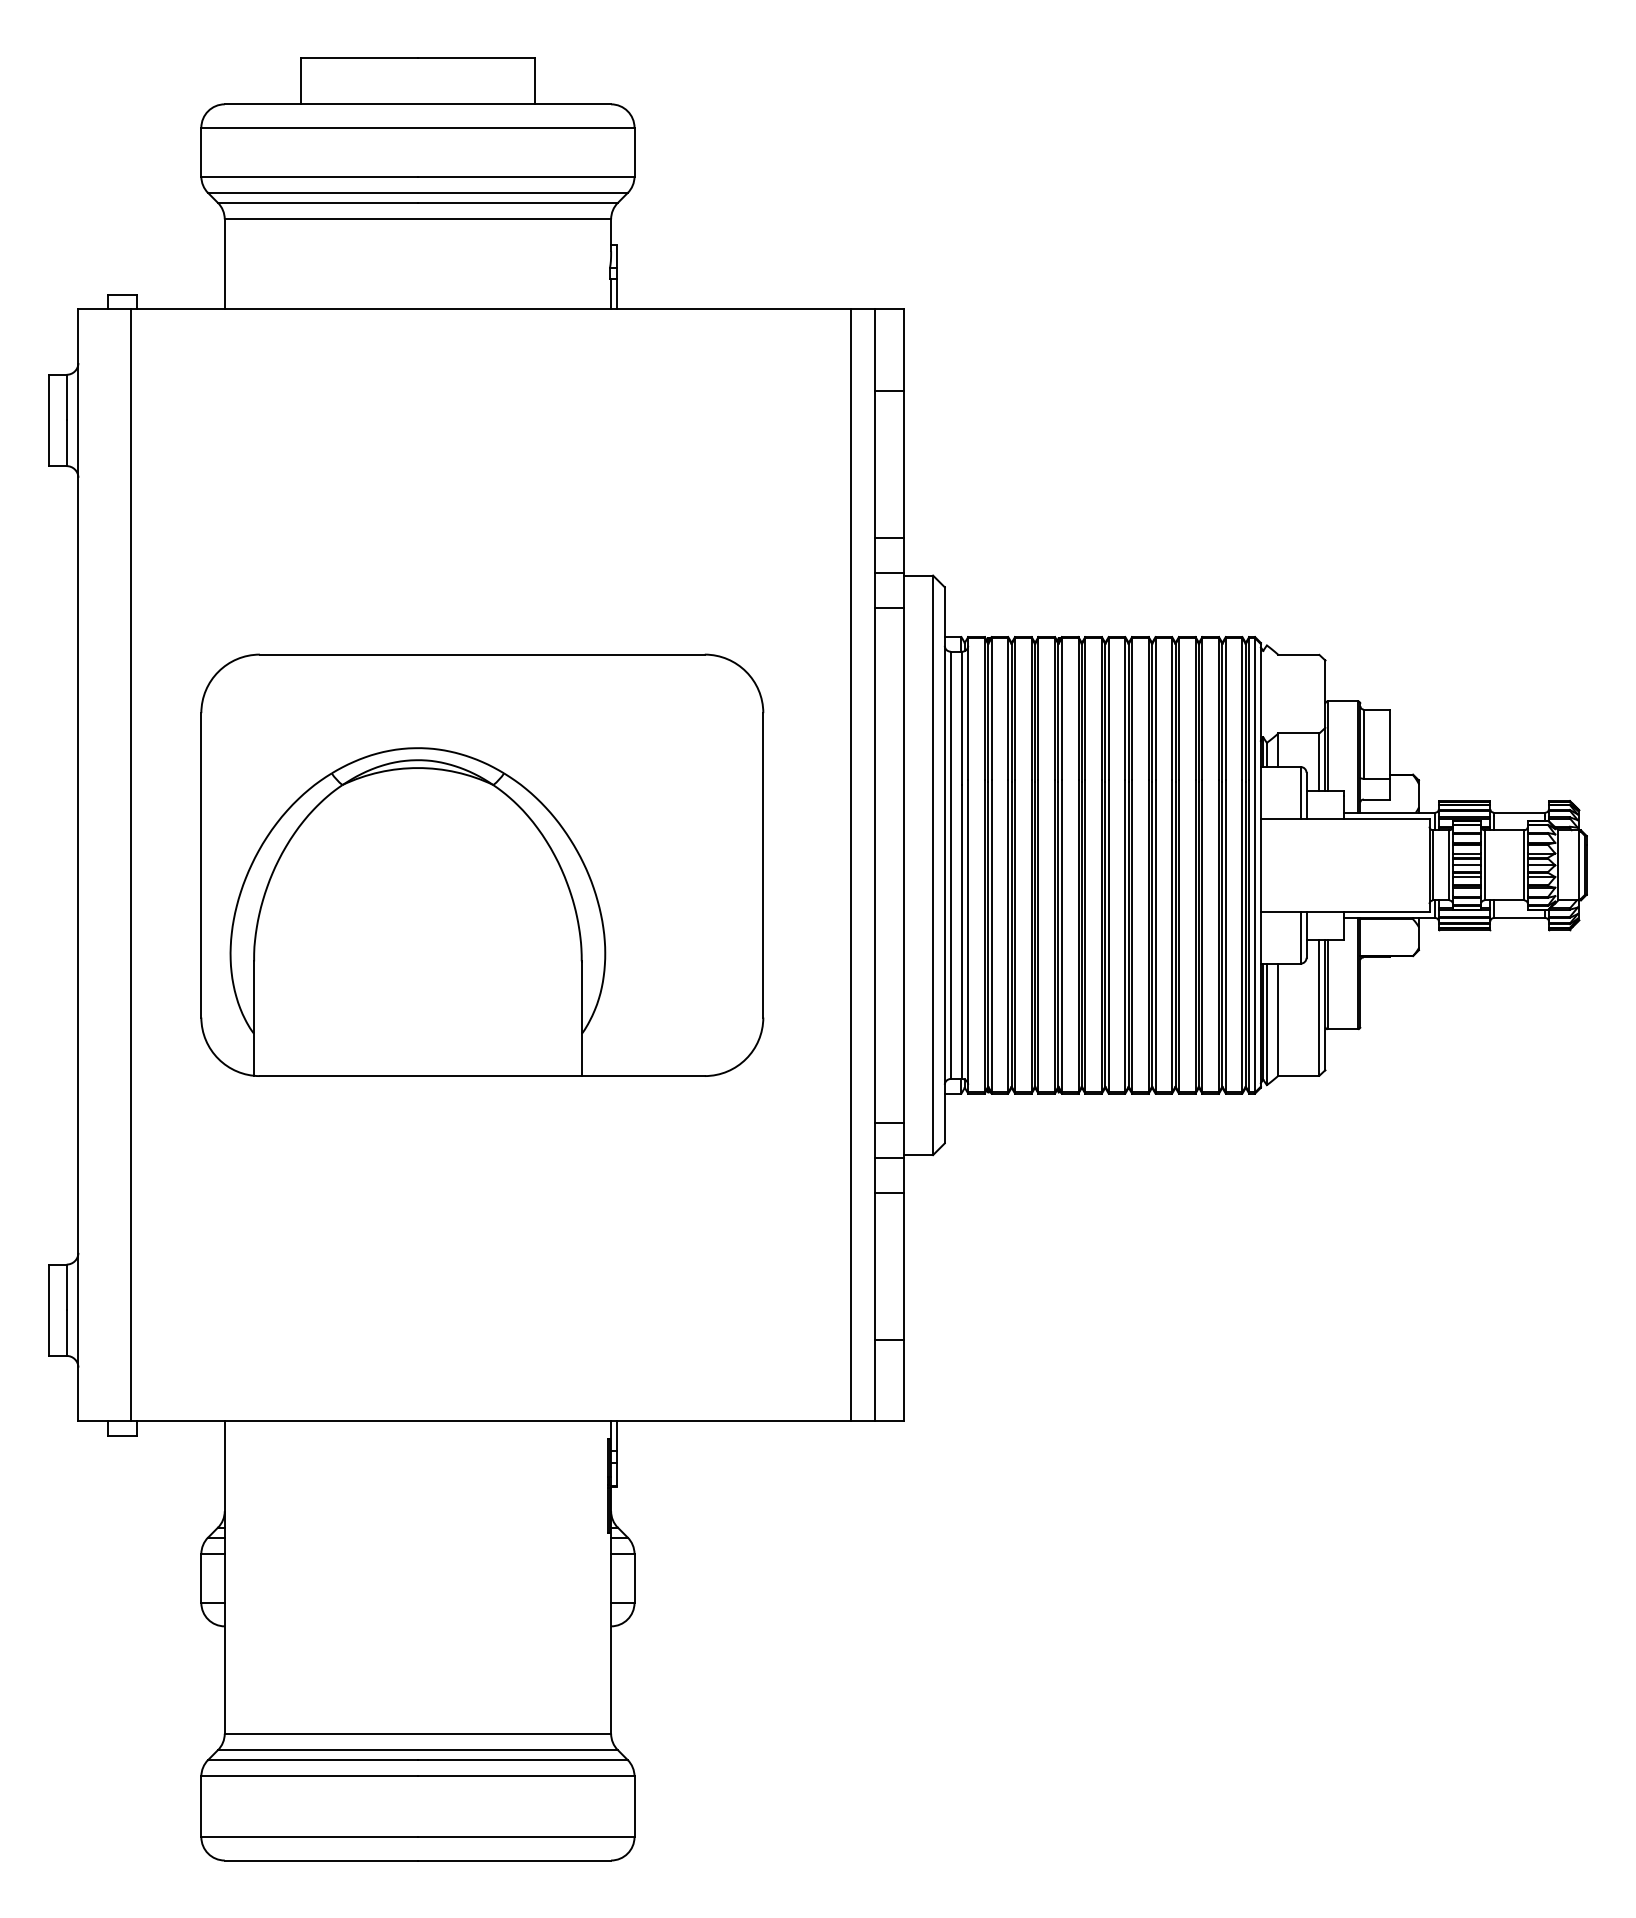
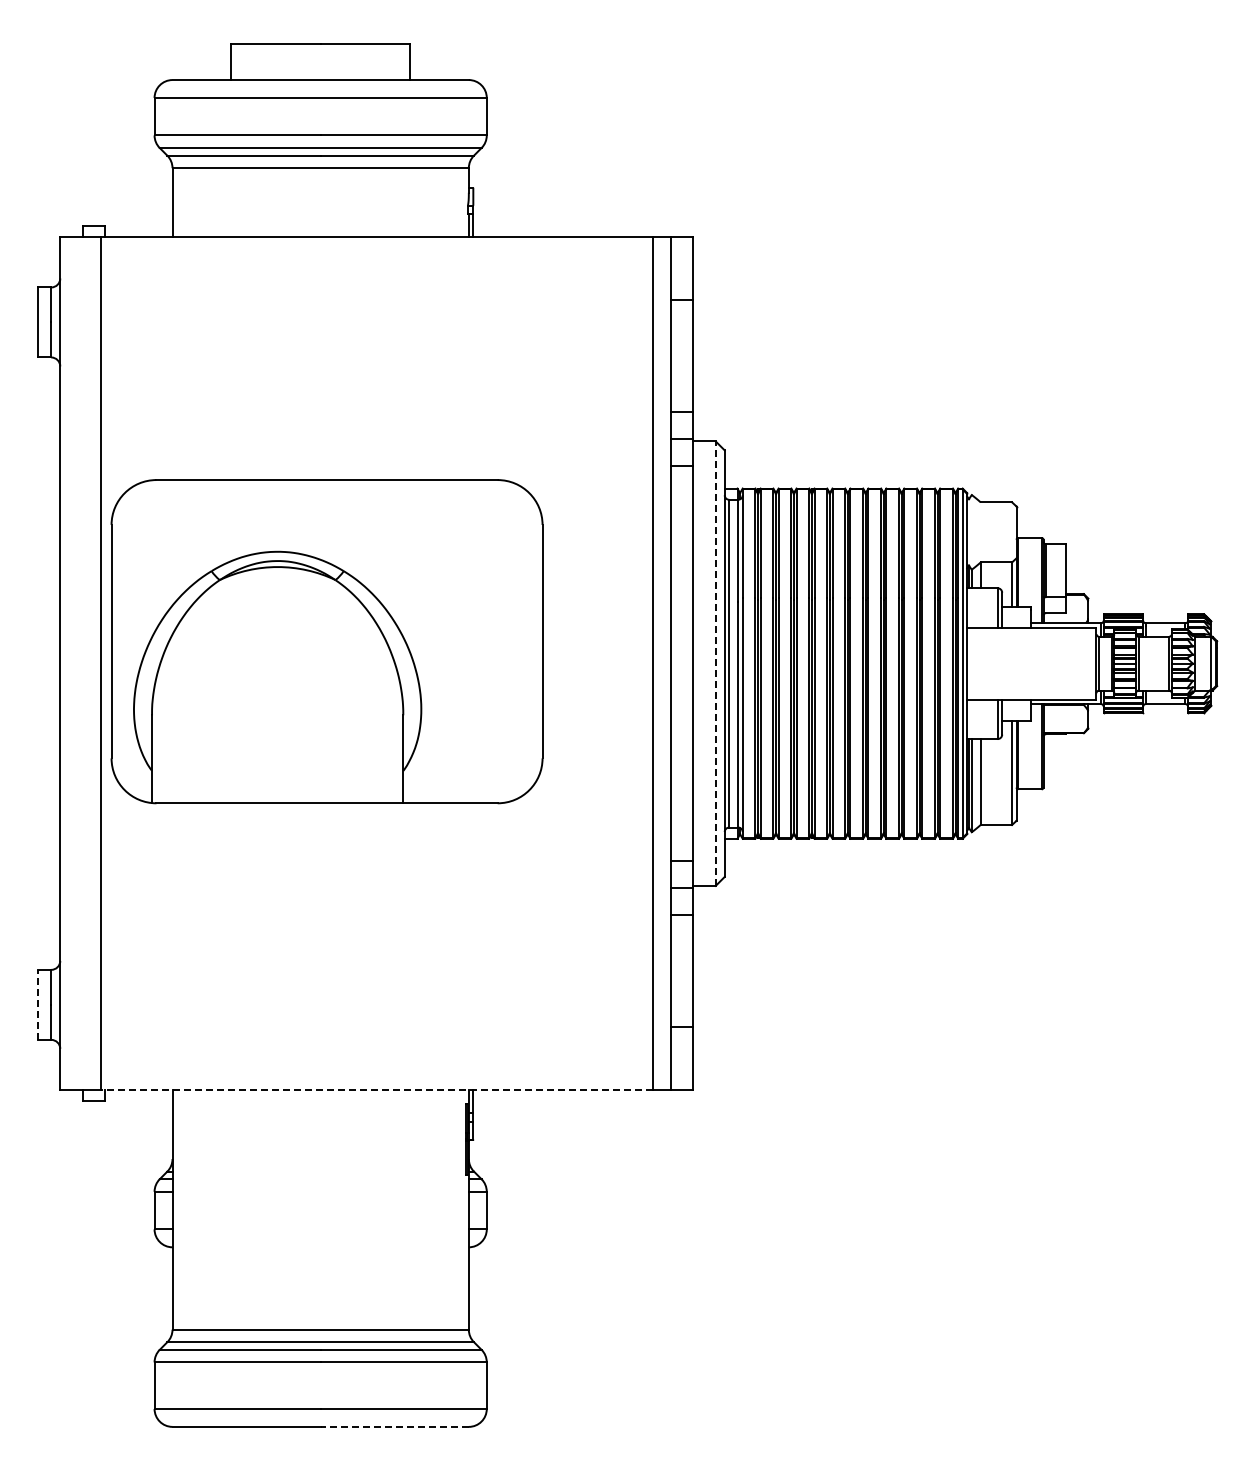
part: (481, 865) -> (326, 641), moved
line: (932, 865) -> (715, 663), solid -> dashed
line: (48, 1309) -> (37, 1004), solid -> dashed
line: (490, 1421) -> (376, 1090), solid -> dashed
line: (514, 1859) -> (394, 1426), solid -> dashed

